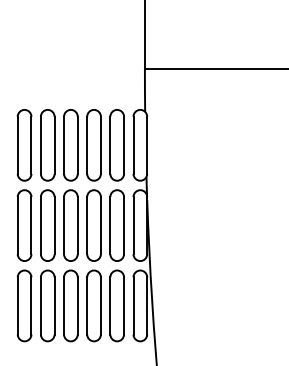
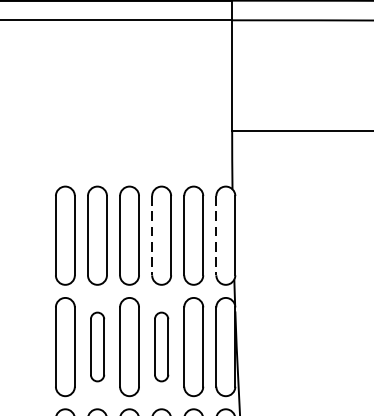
line: (87, 145) -> (152, 235), solid -> dashed
line: (133, 145) -> (216, 235), solid -> dashed
part: (47, 225) -> (97, 346), size x0.7
part: (93, 225) -> (160, 346), size x0.7

